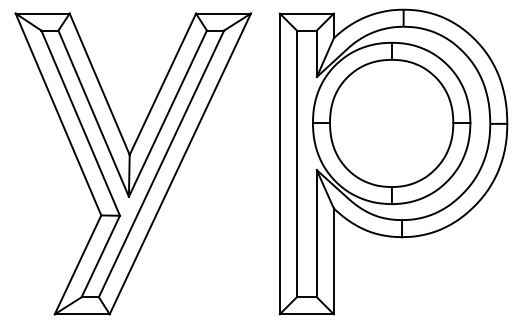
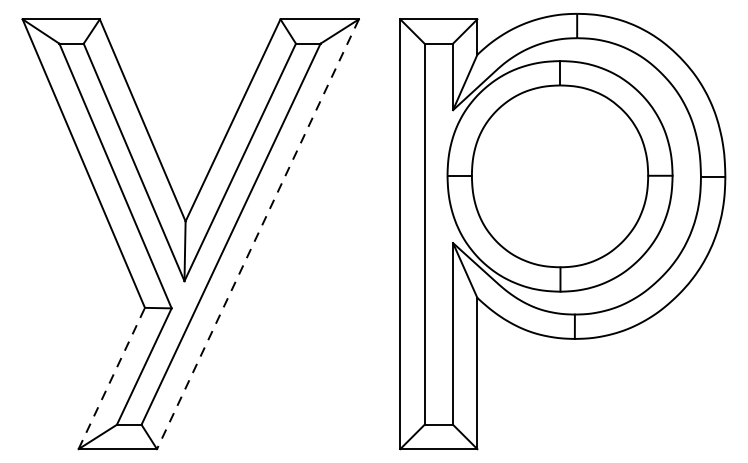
line: (180, 164) -> (258, 235), solid -> dashed
line: (78, 264) -> (112, 378), solid -> dashed

